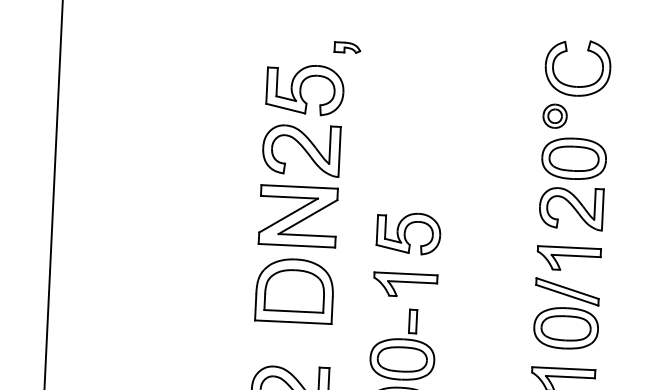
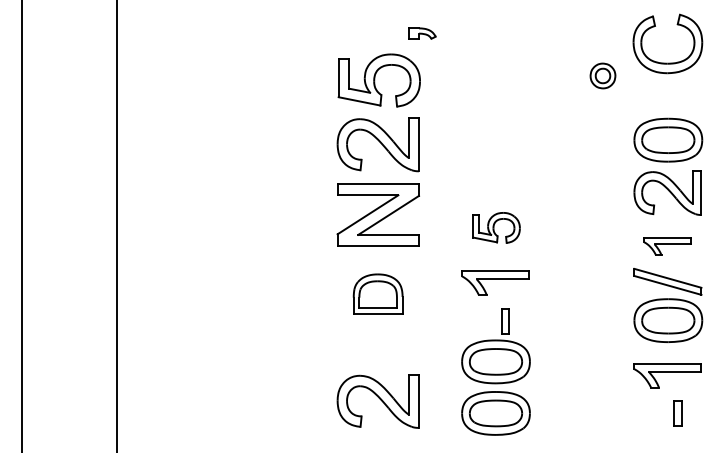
part: (554, 115) -> (602, 75), moved
part: (408, 233) -> (496, 227), size x0.7
part: (568, 258) -> (667, 246), size x0.7
part: (294, 290) -> (377, 294), size x0.6

